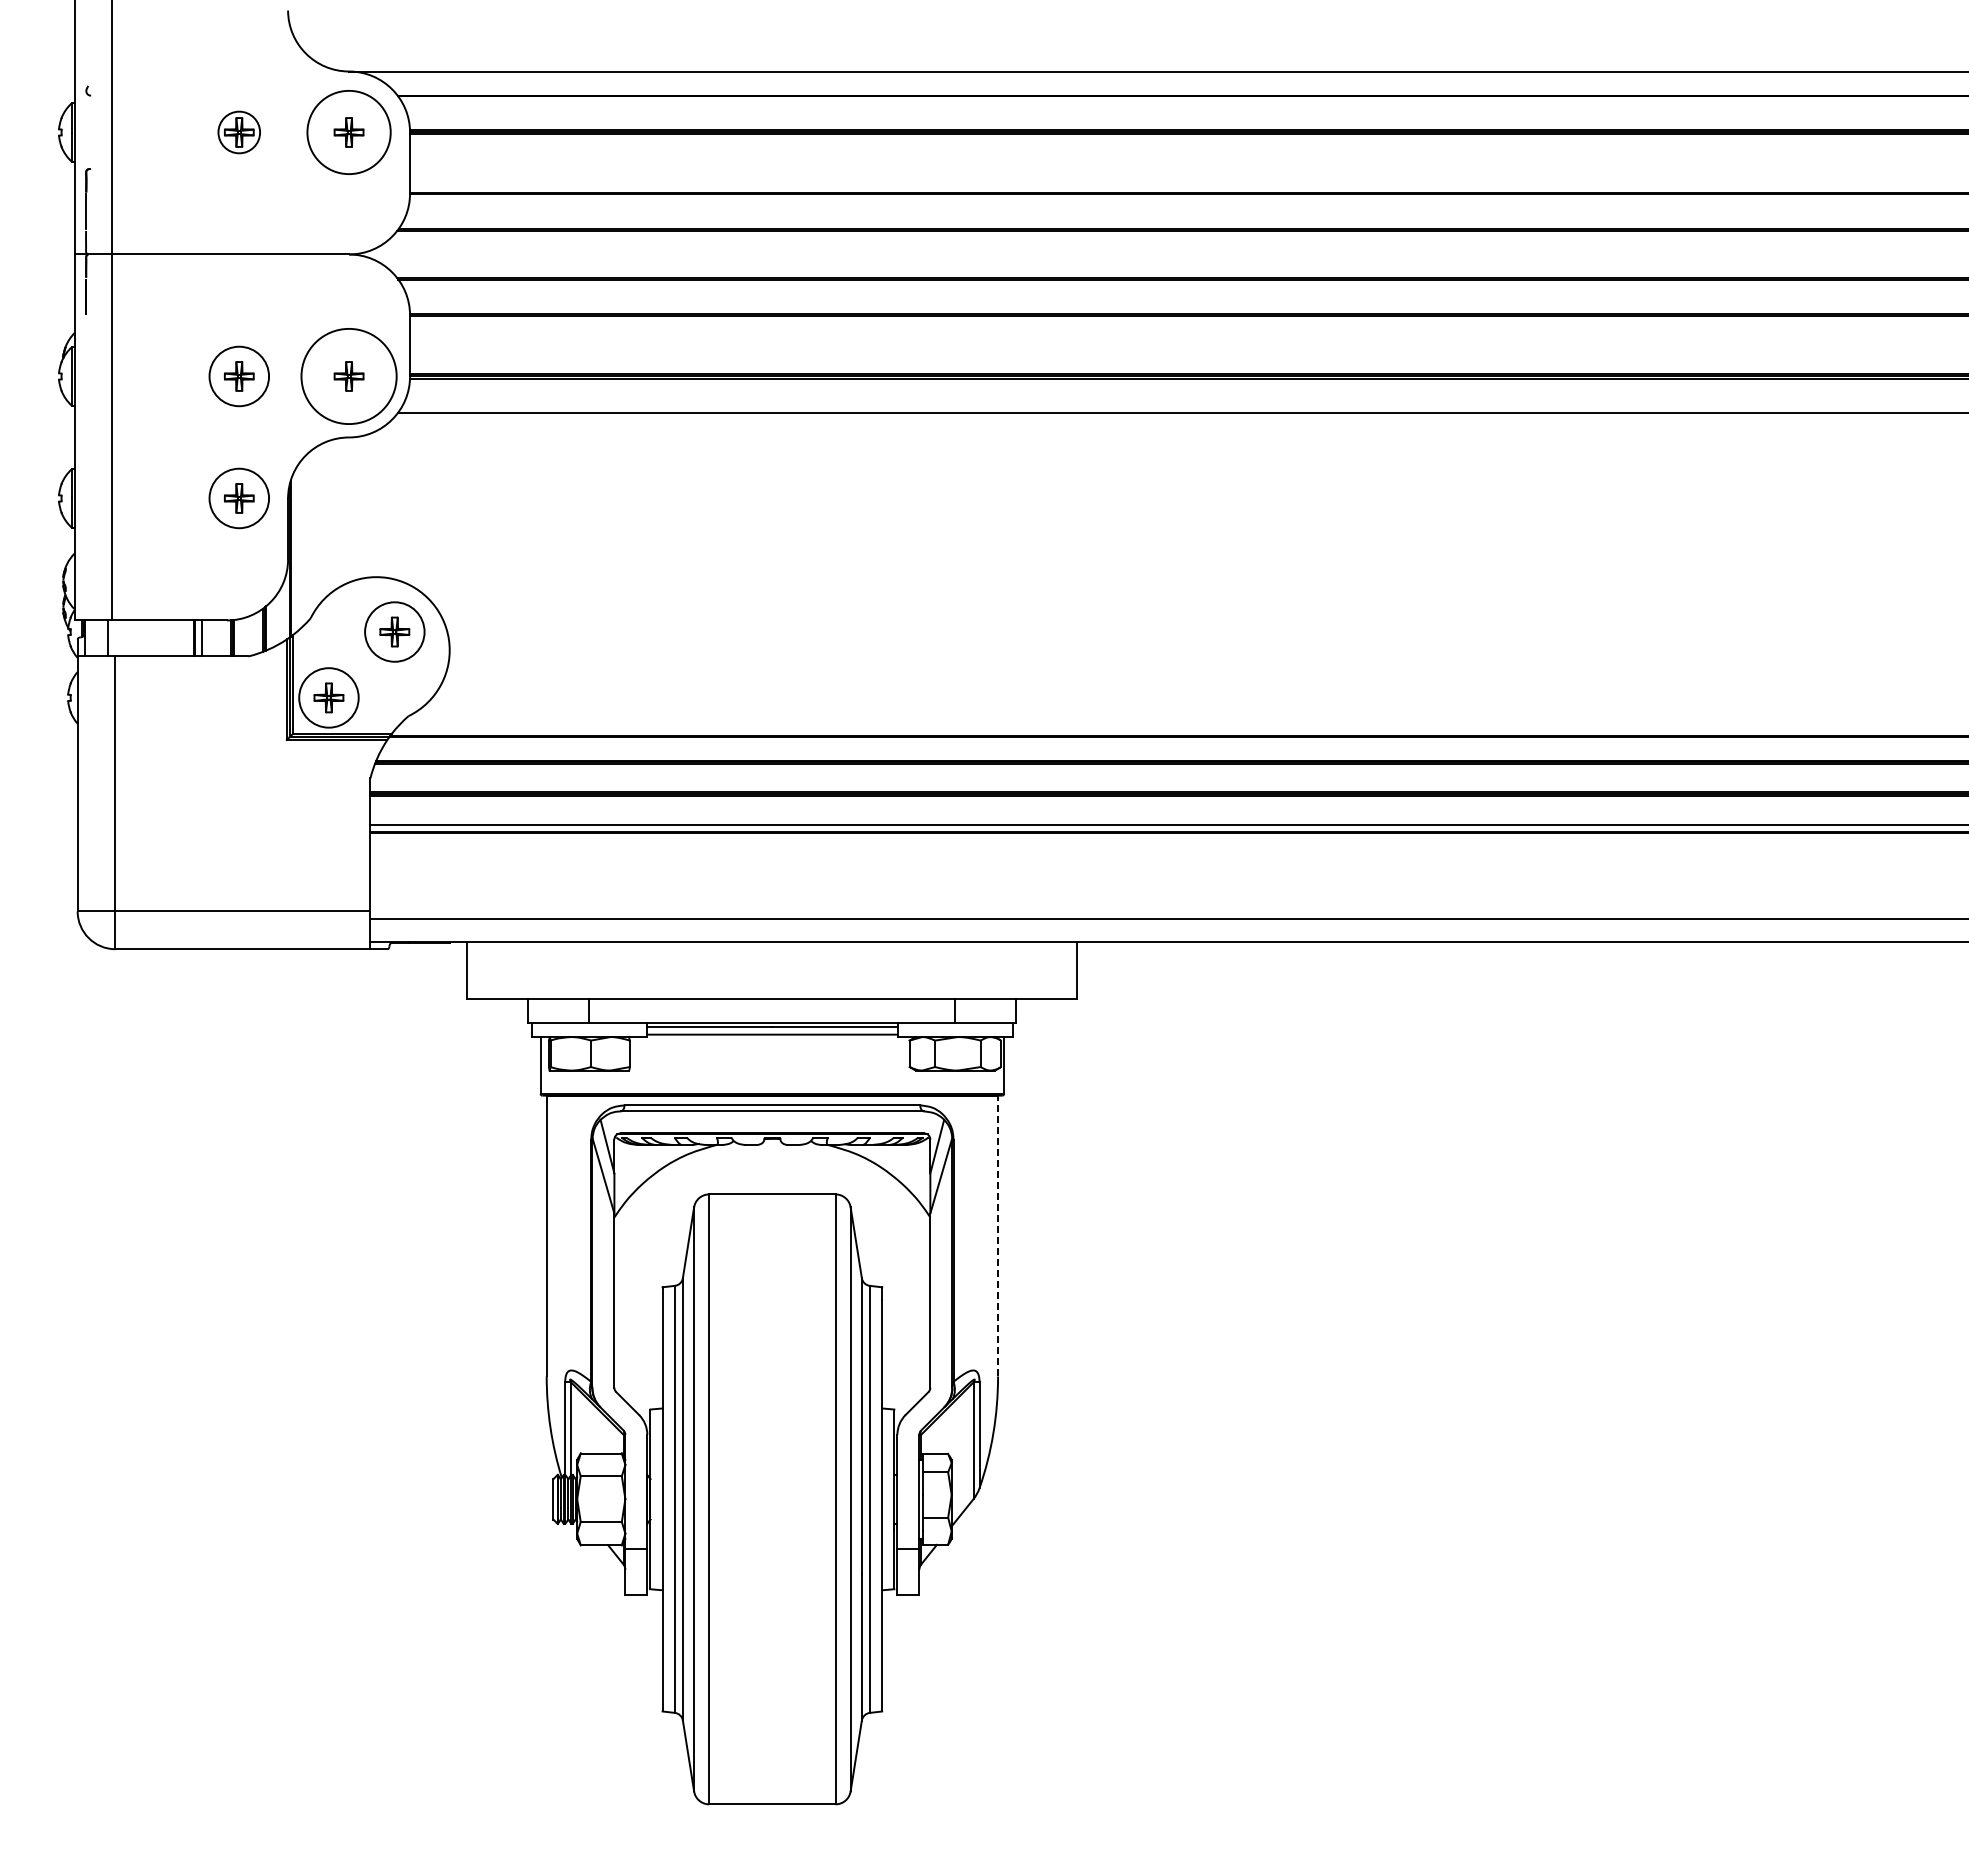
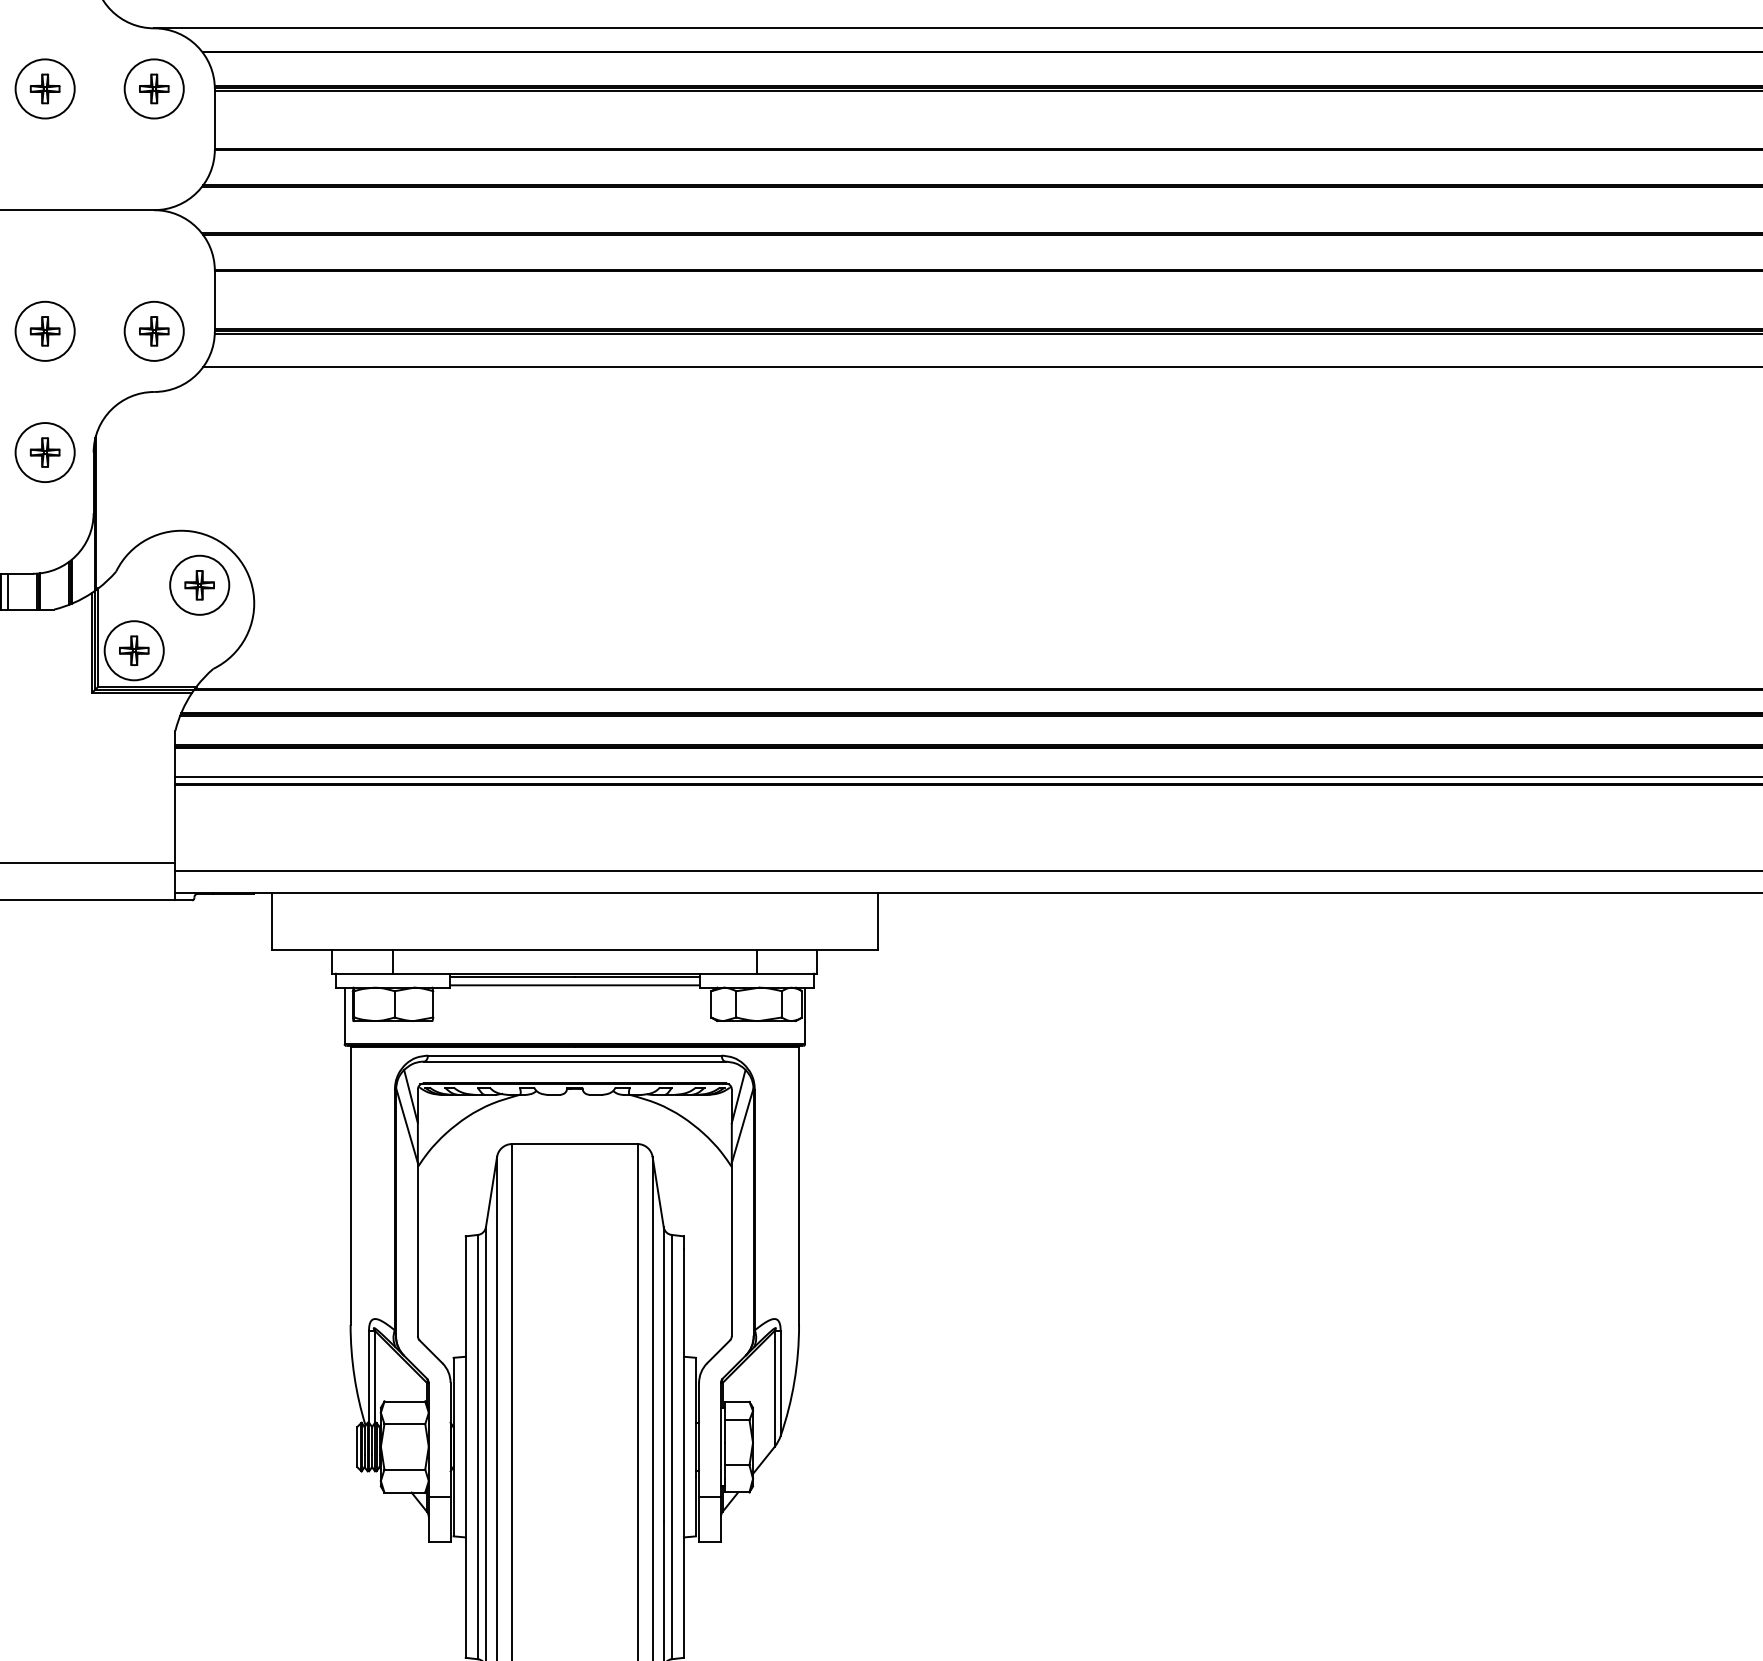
circle: (239, 132) -> (45, 88), size x1.43
circle: (348, 132) -> (153, 88), size x0.71
circle: (348, 376) -> (153, 331), size x0.62
line: (998, 1235) -> (799, 1184), dashed -> solid

